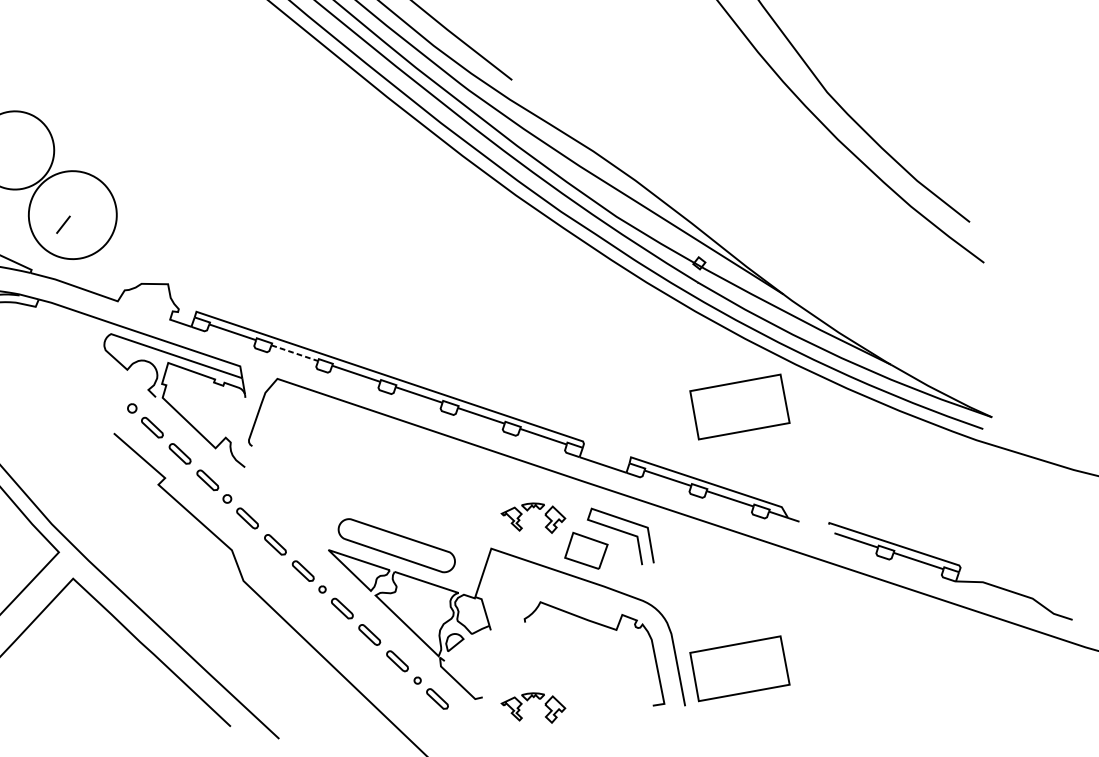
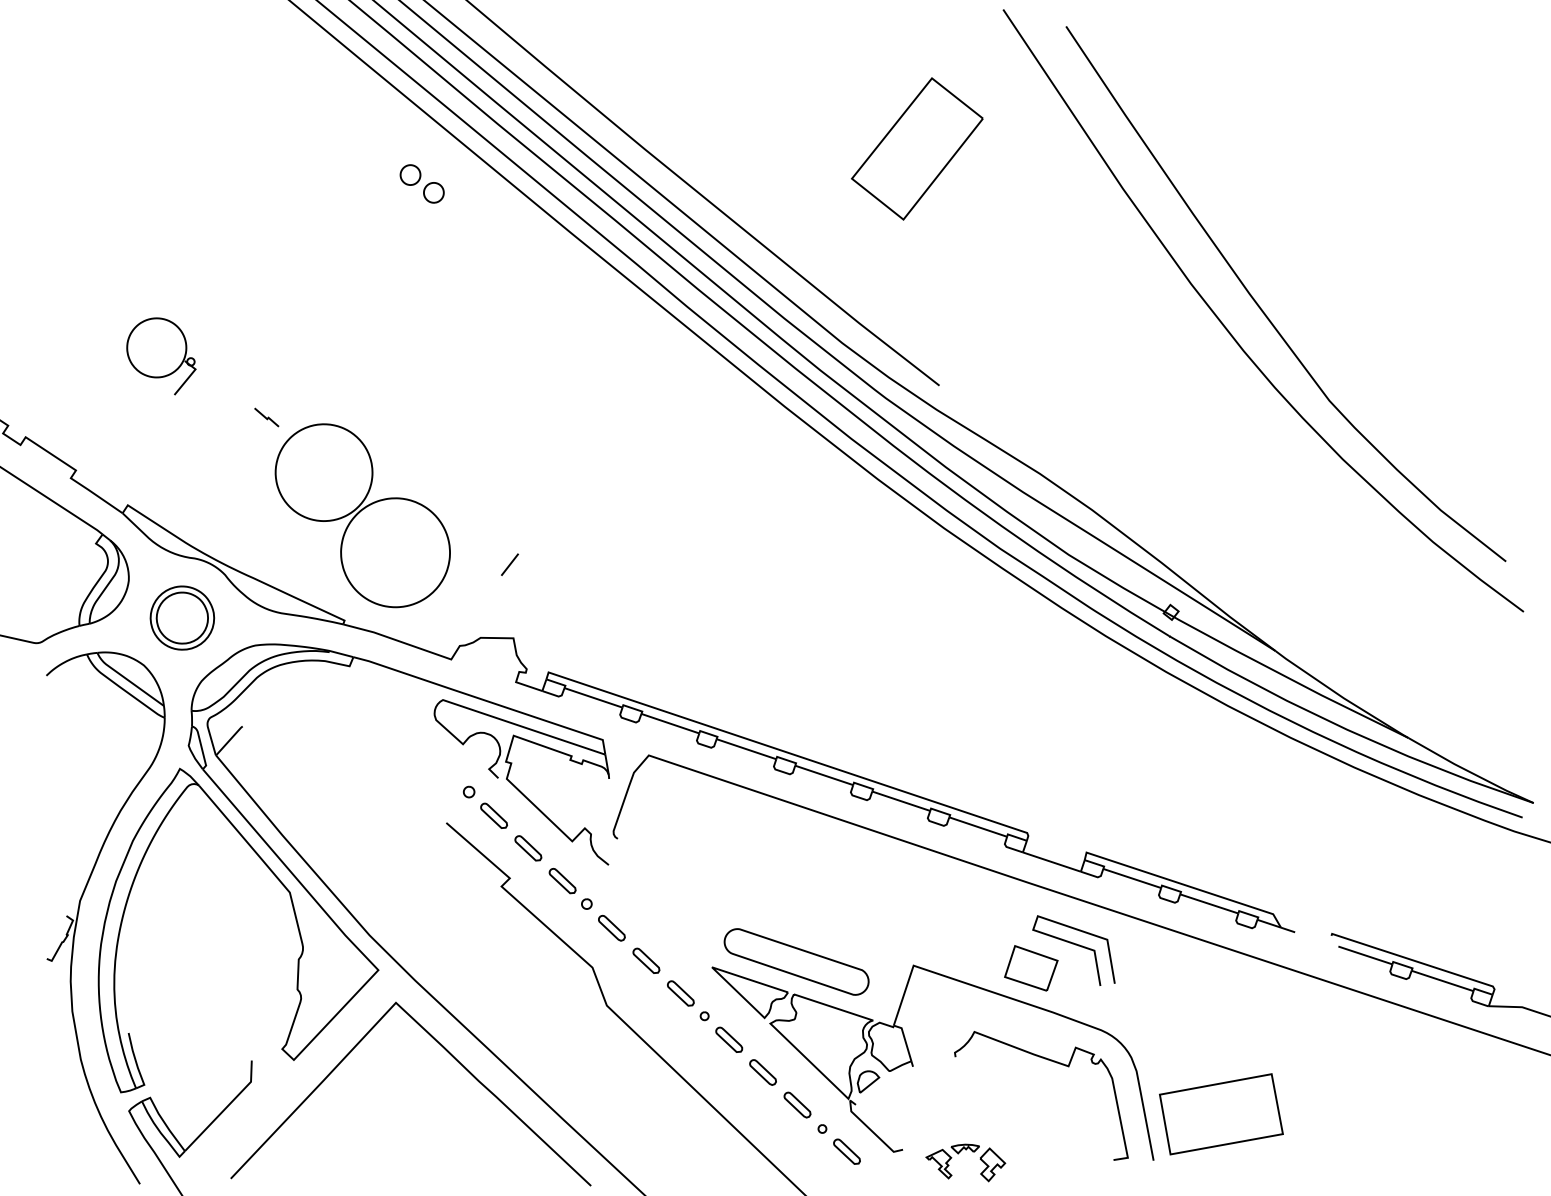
line: (63, 224) -> (509, 564), moved
line: (294, 353) -> (670, 723), dashed -> solid
part: (740, 407) -> (1221, 790), removed
part: (527, 511) -> (958, 919), removed

